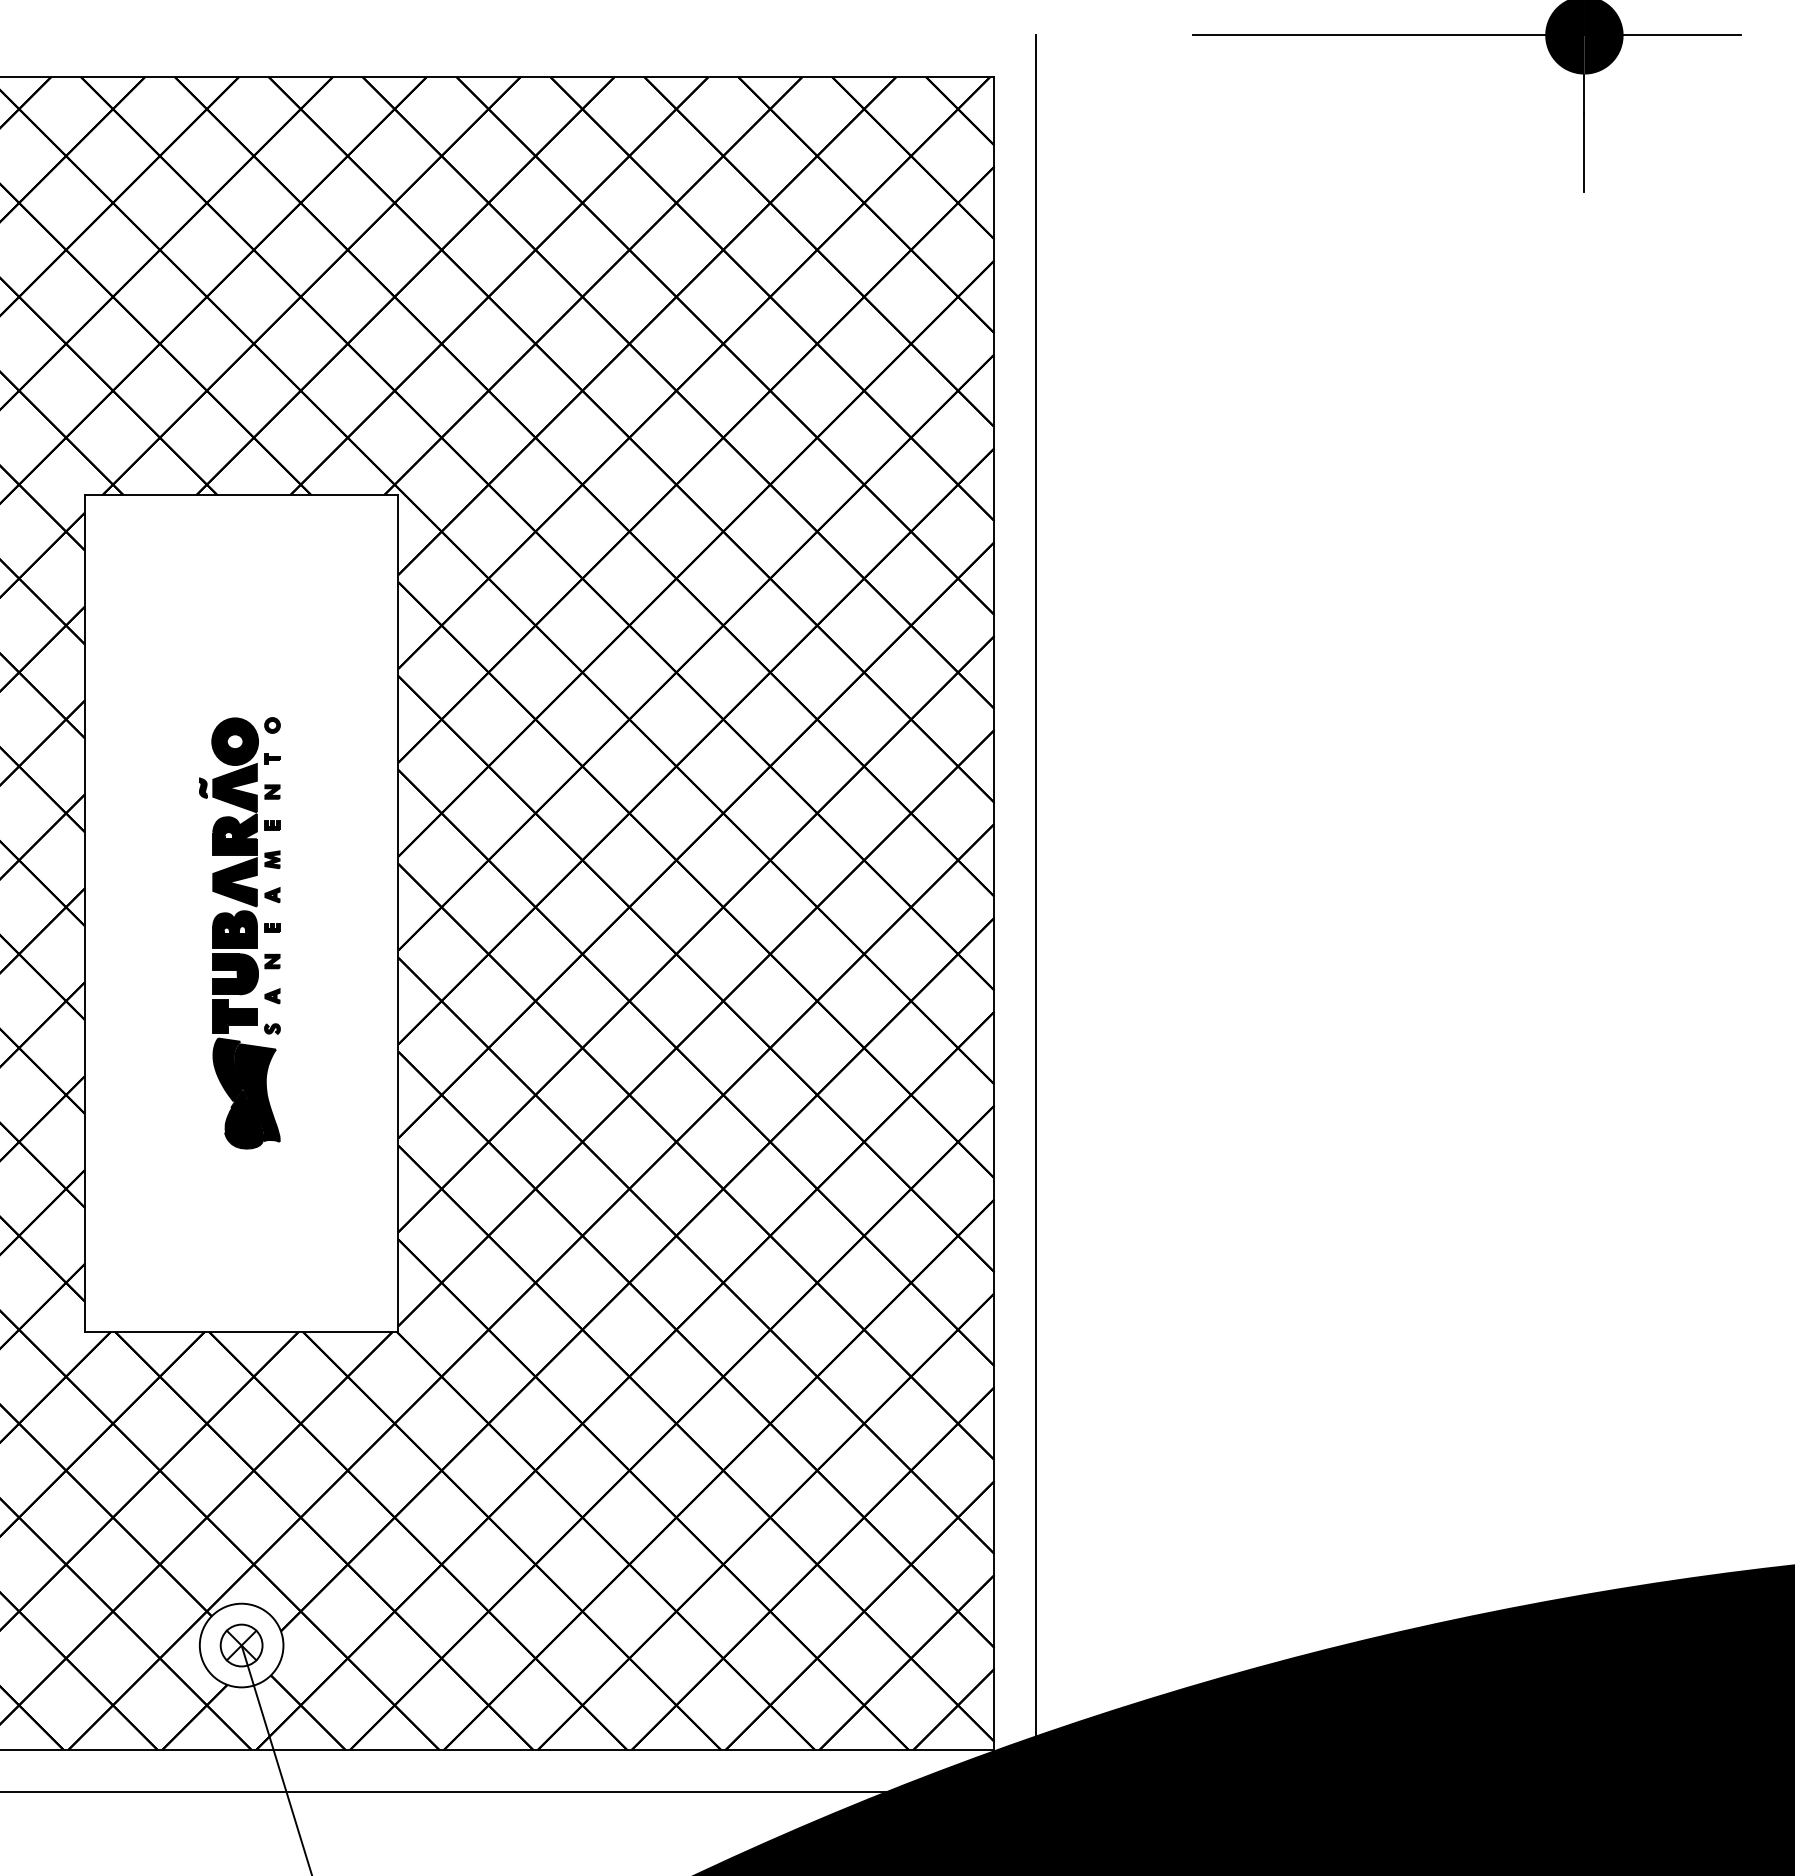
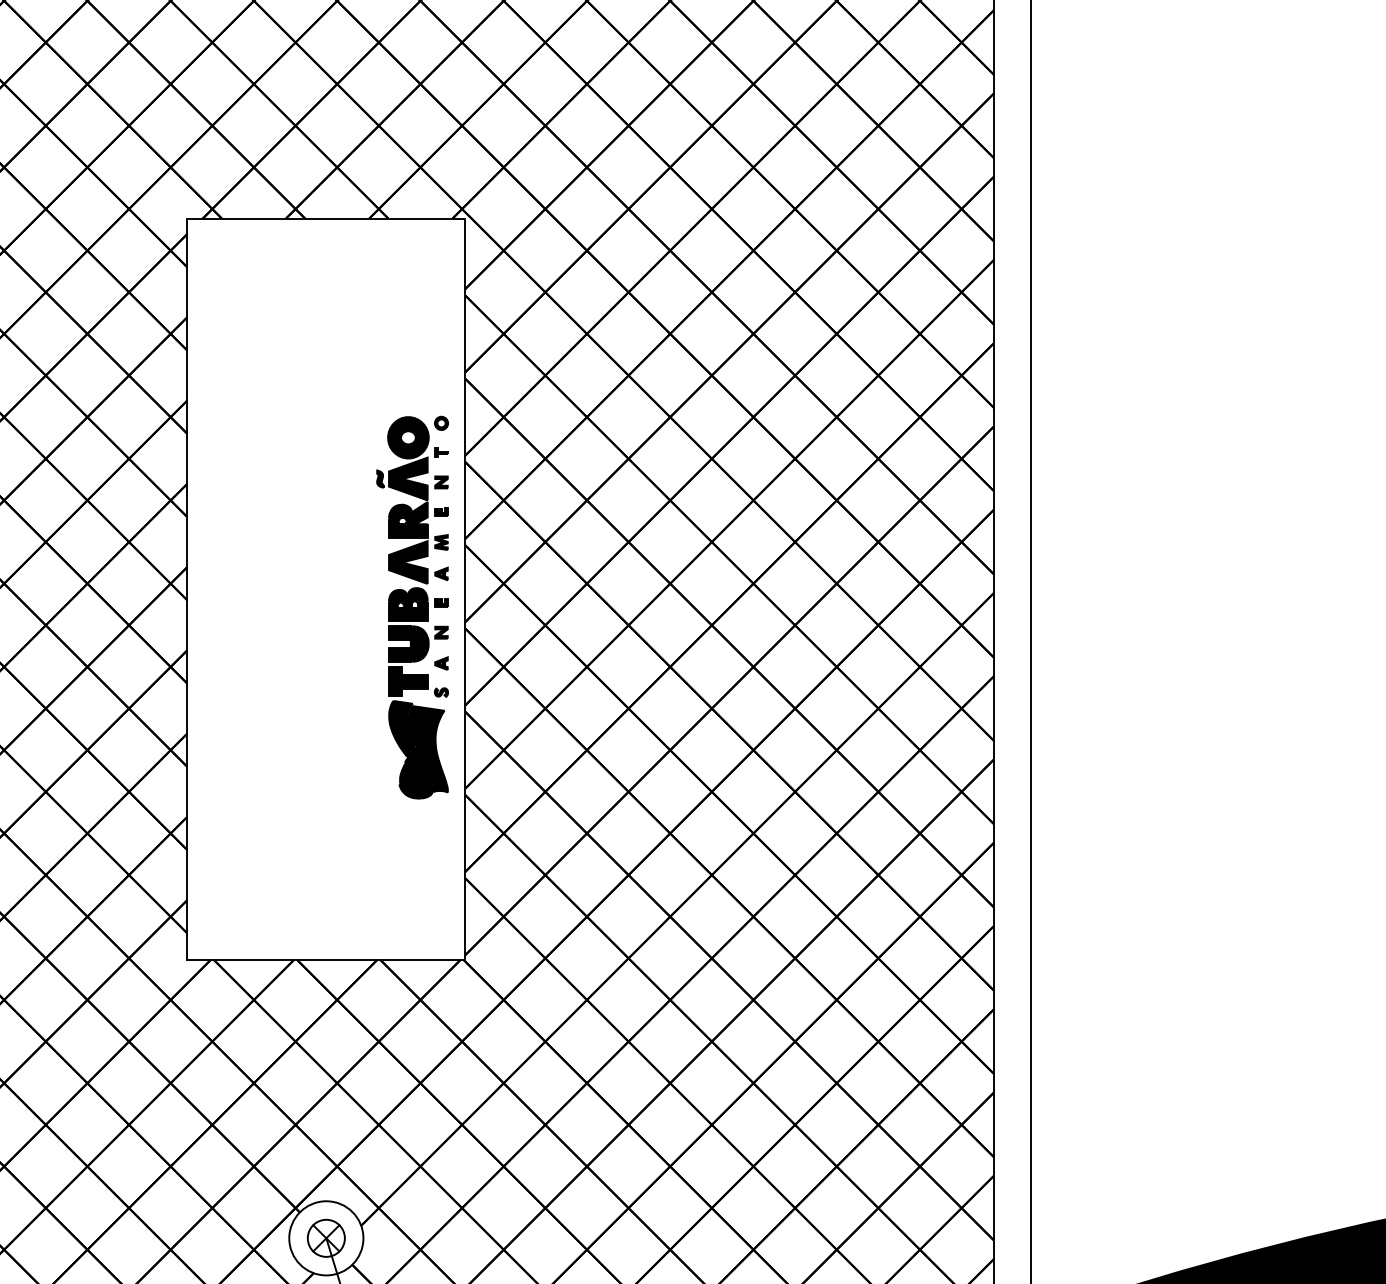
part: (239, 933) -> (412, 607), moved

